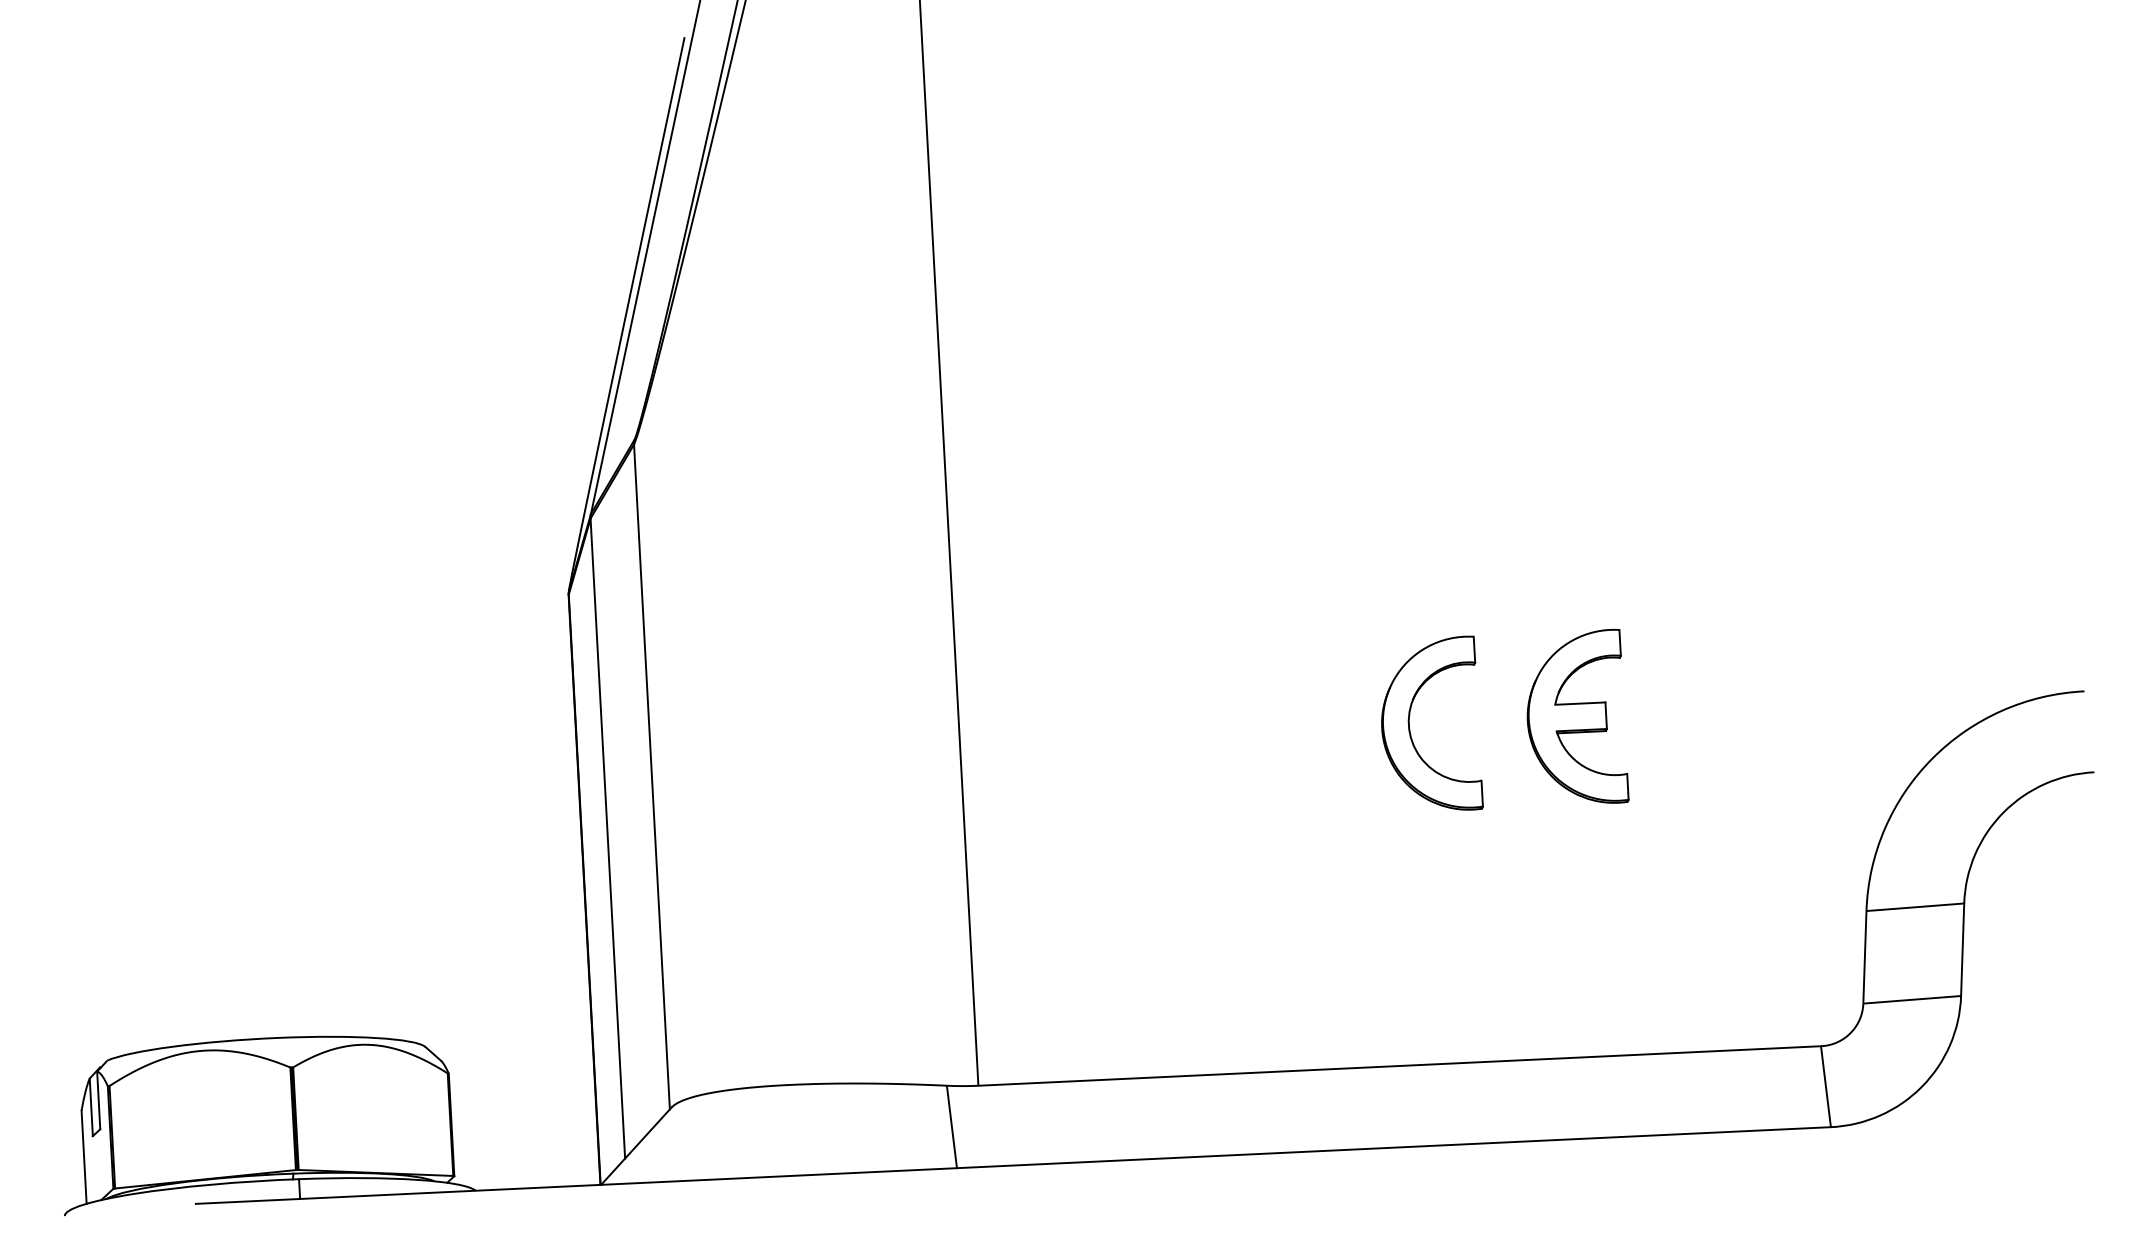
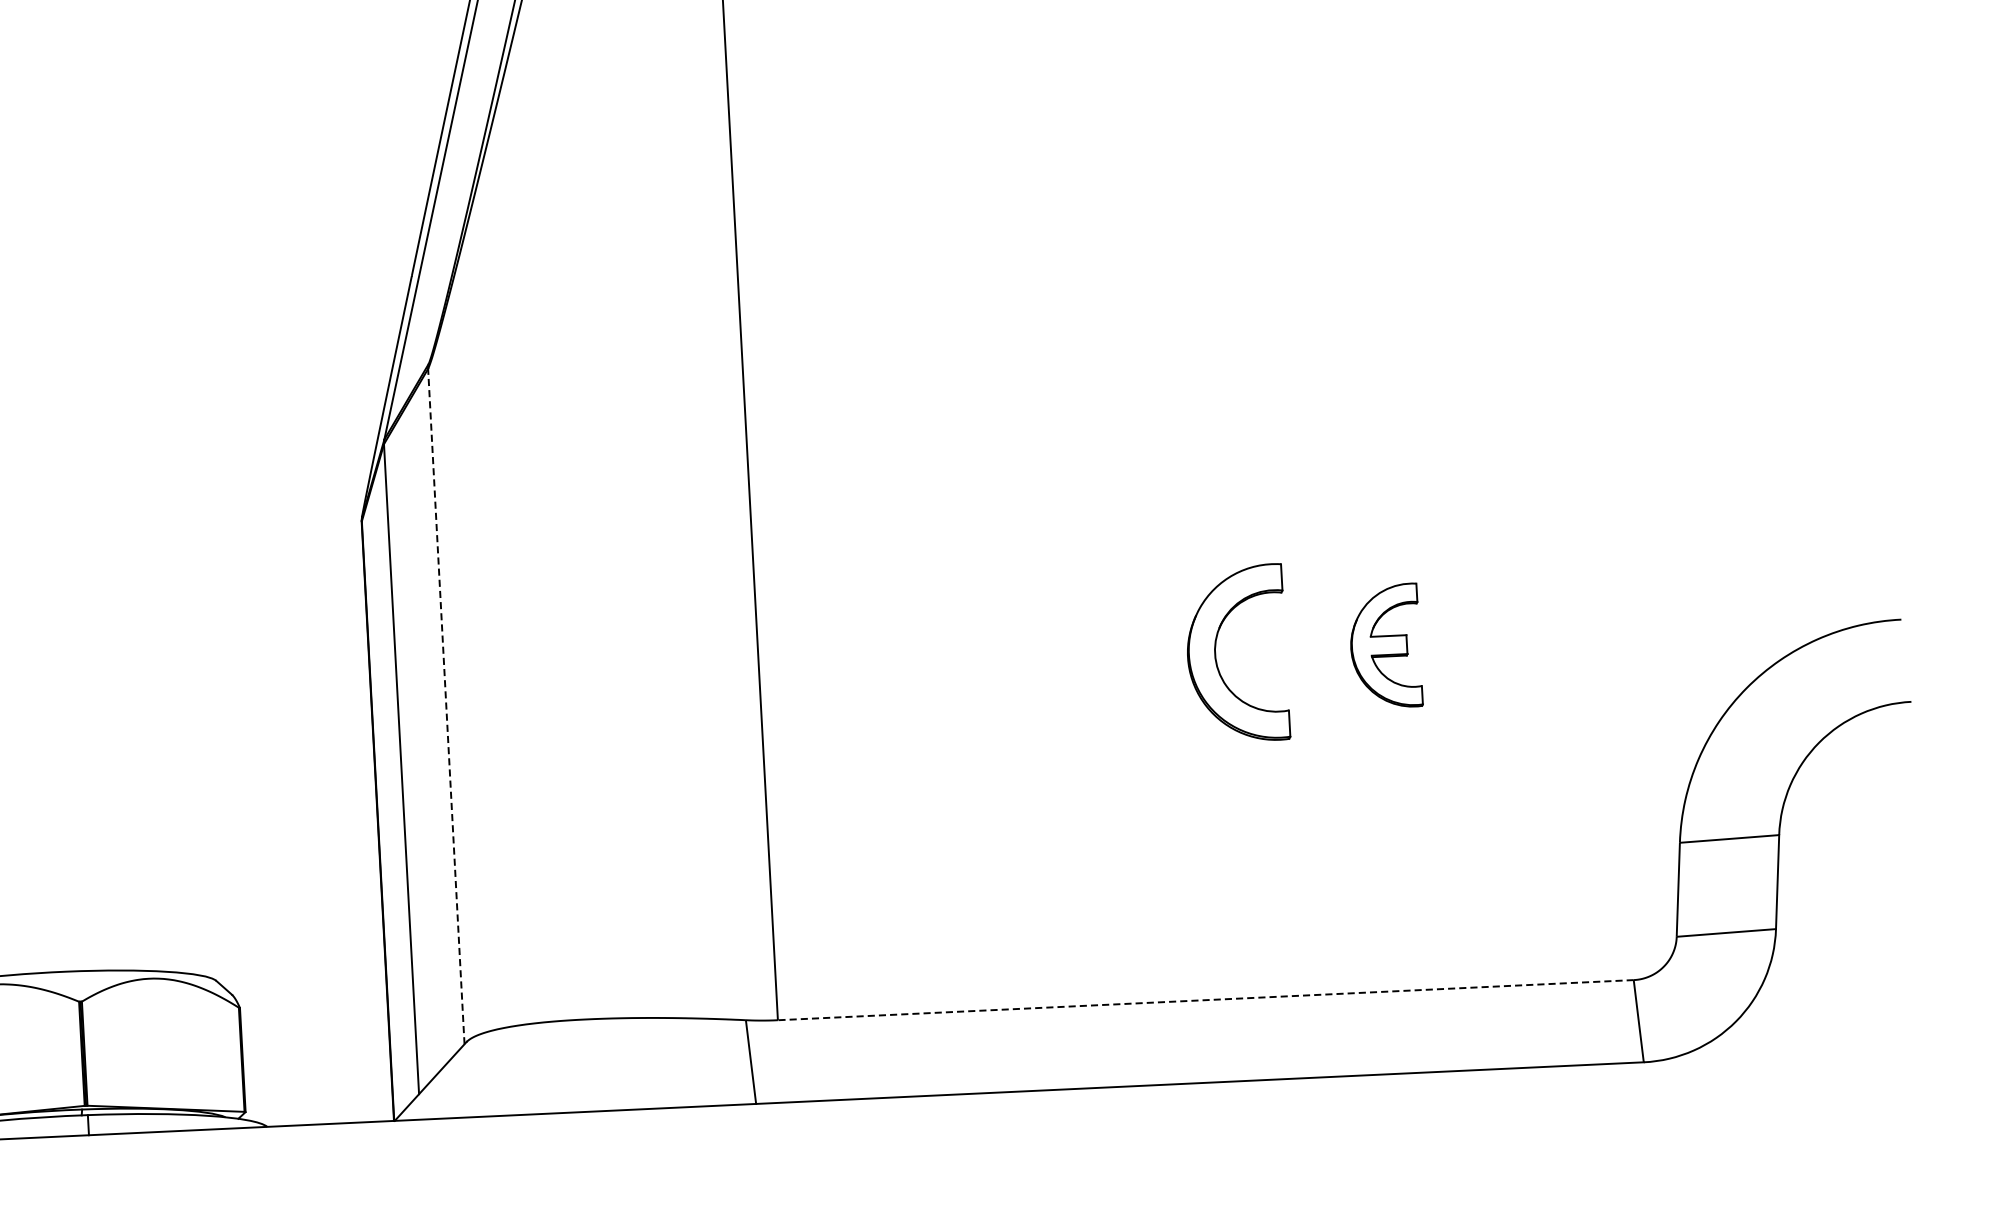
part: (1577, 716) -> (1386, 645), size x0.7
line: (651, 776) -> (445, 706), solid -> dashed
line: (1399, 1065) -> (1205, 999), solid -> dashed

